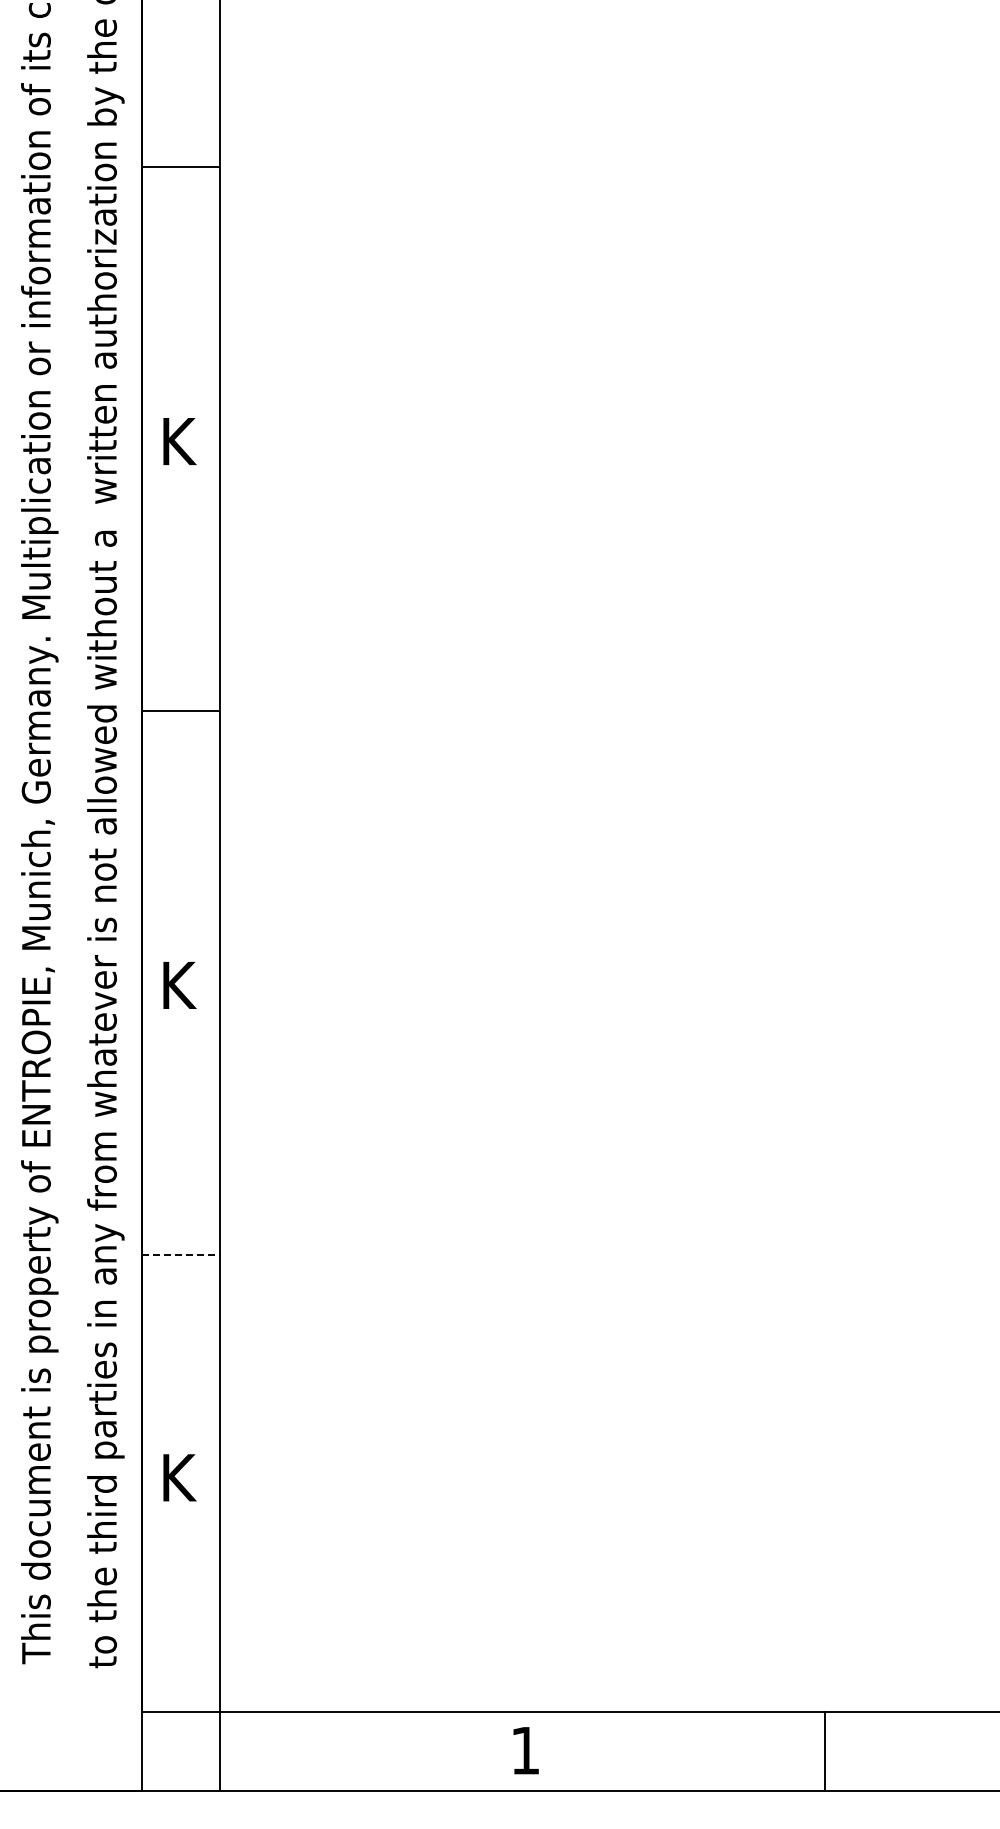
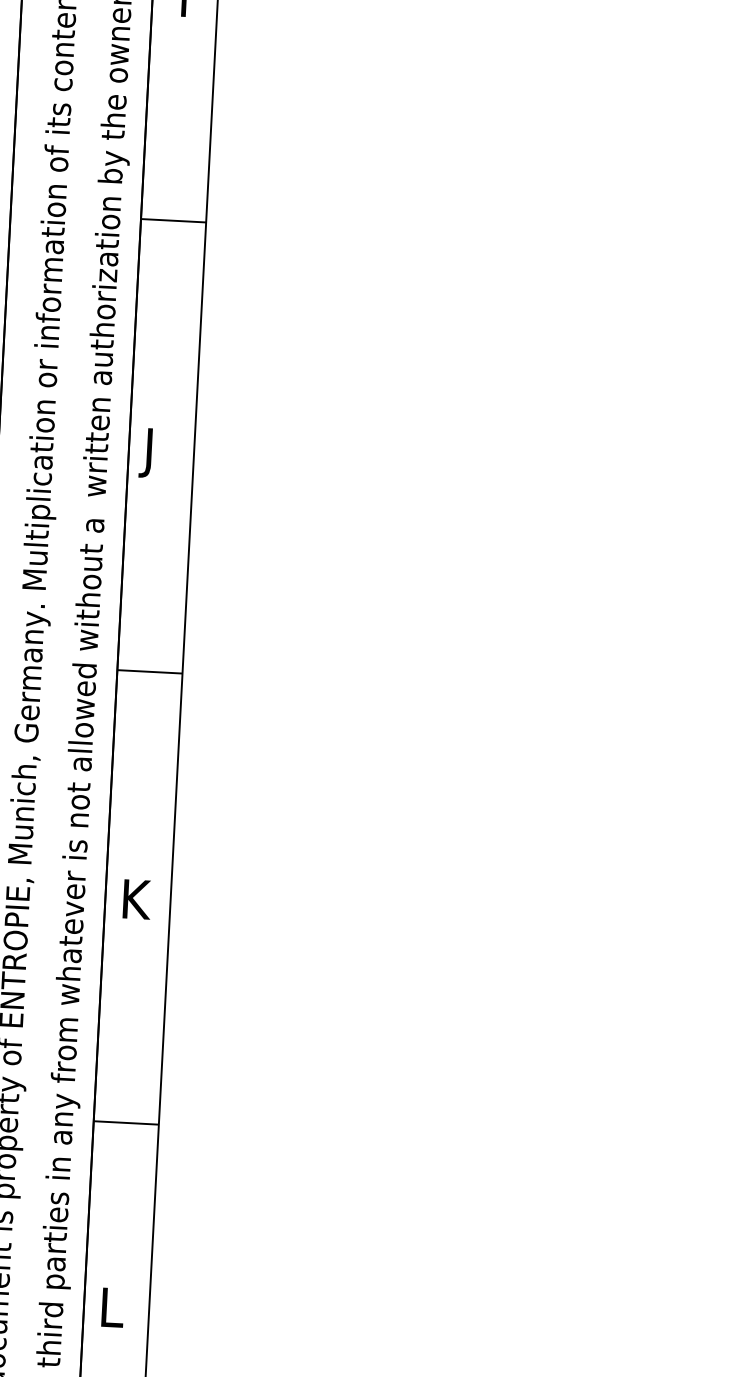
text: (175, 447) -> (156, 453), K -> J
line: (181, 1254) -> (126, 1122), dashed -> solid
text: (179, 1477) -> (115, 1307), K -> L

